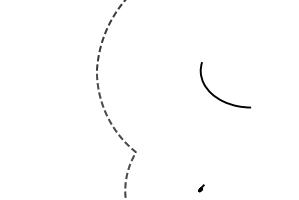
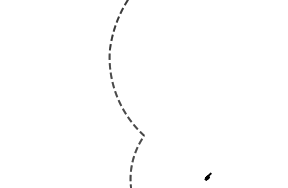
curve: (218, 97) -> (231, 85), removed

